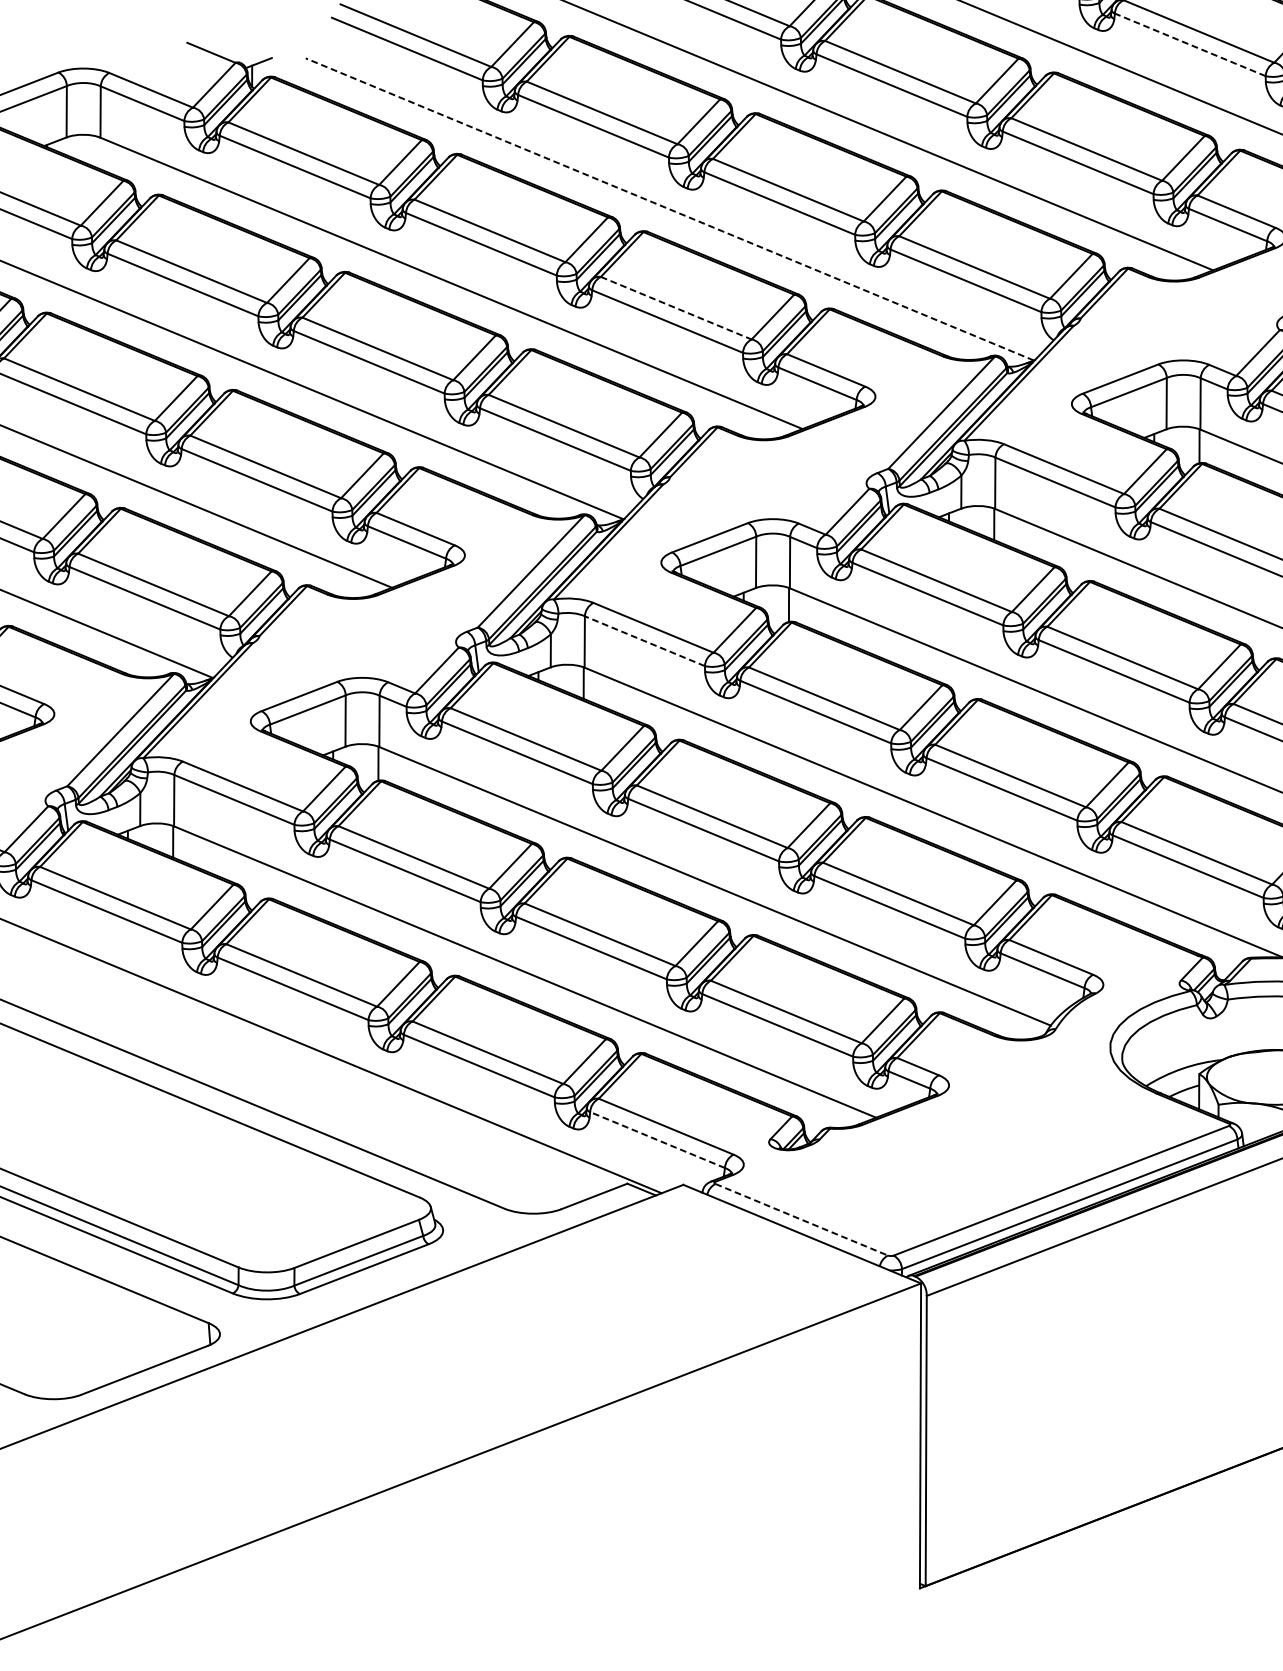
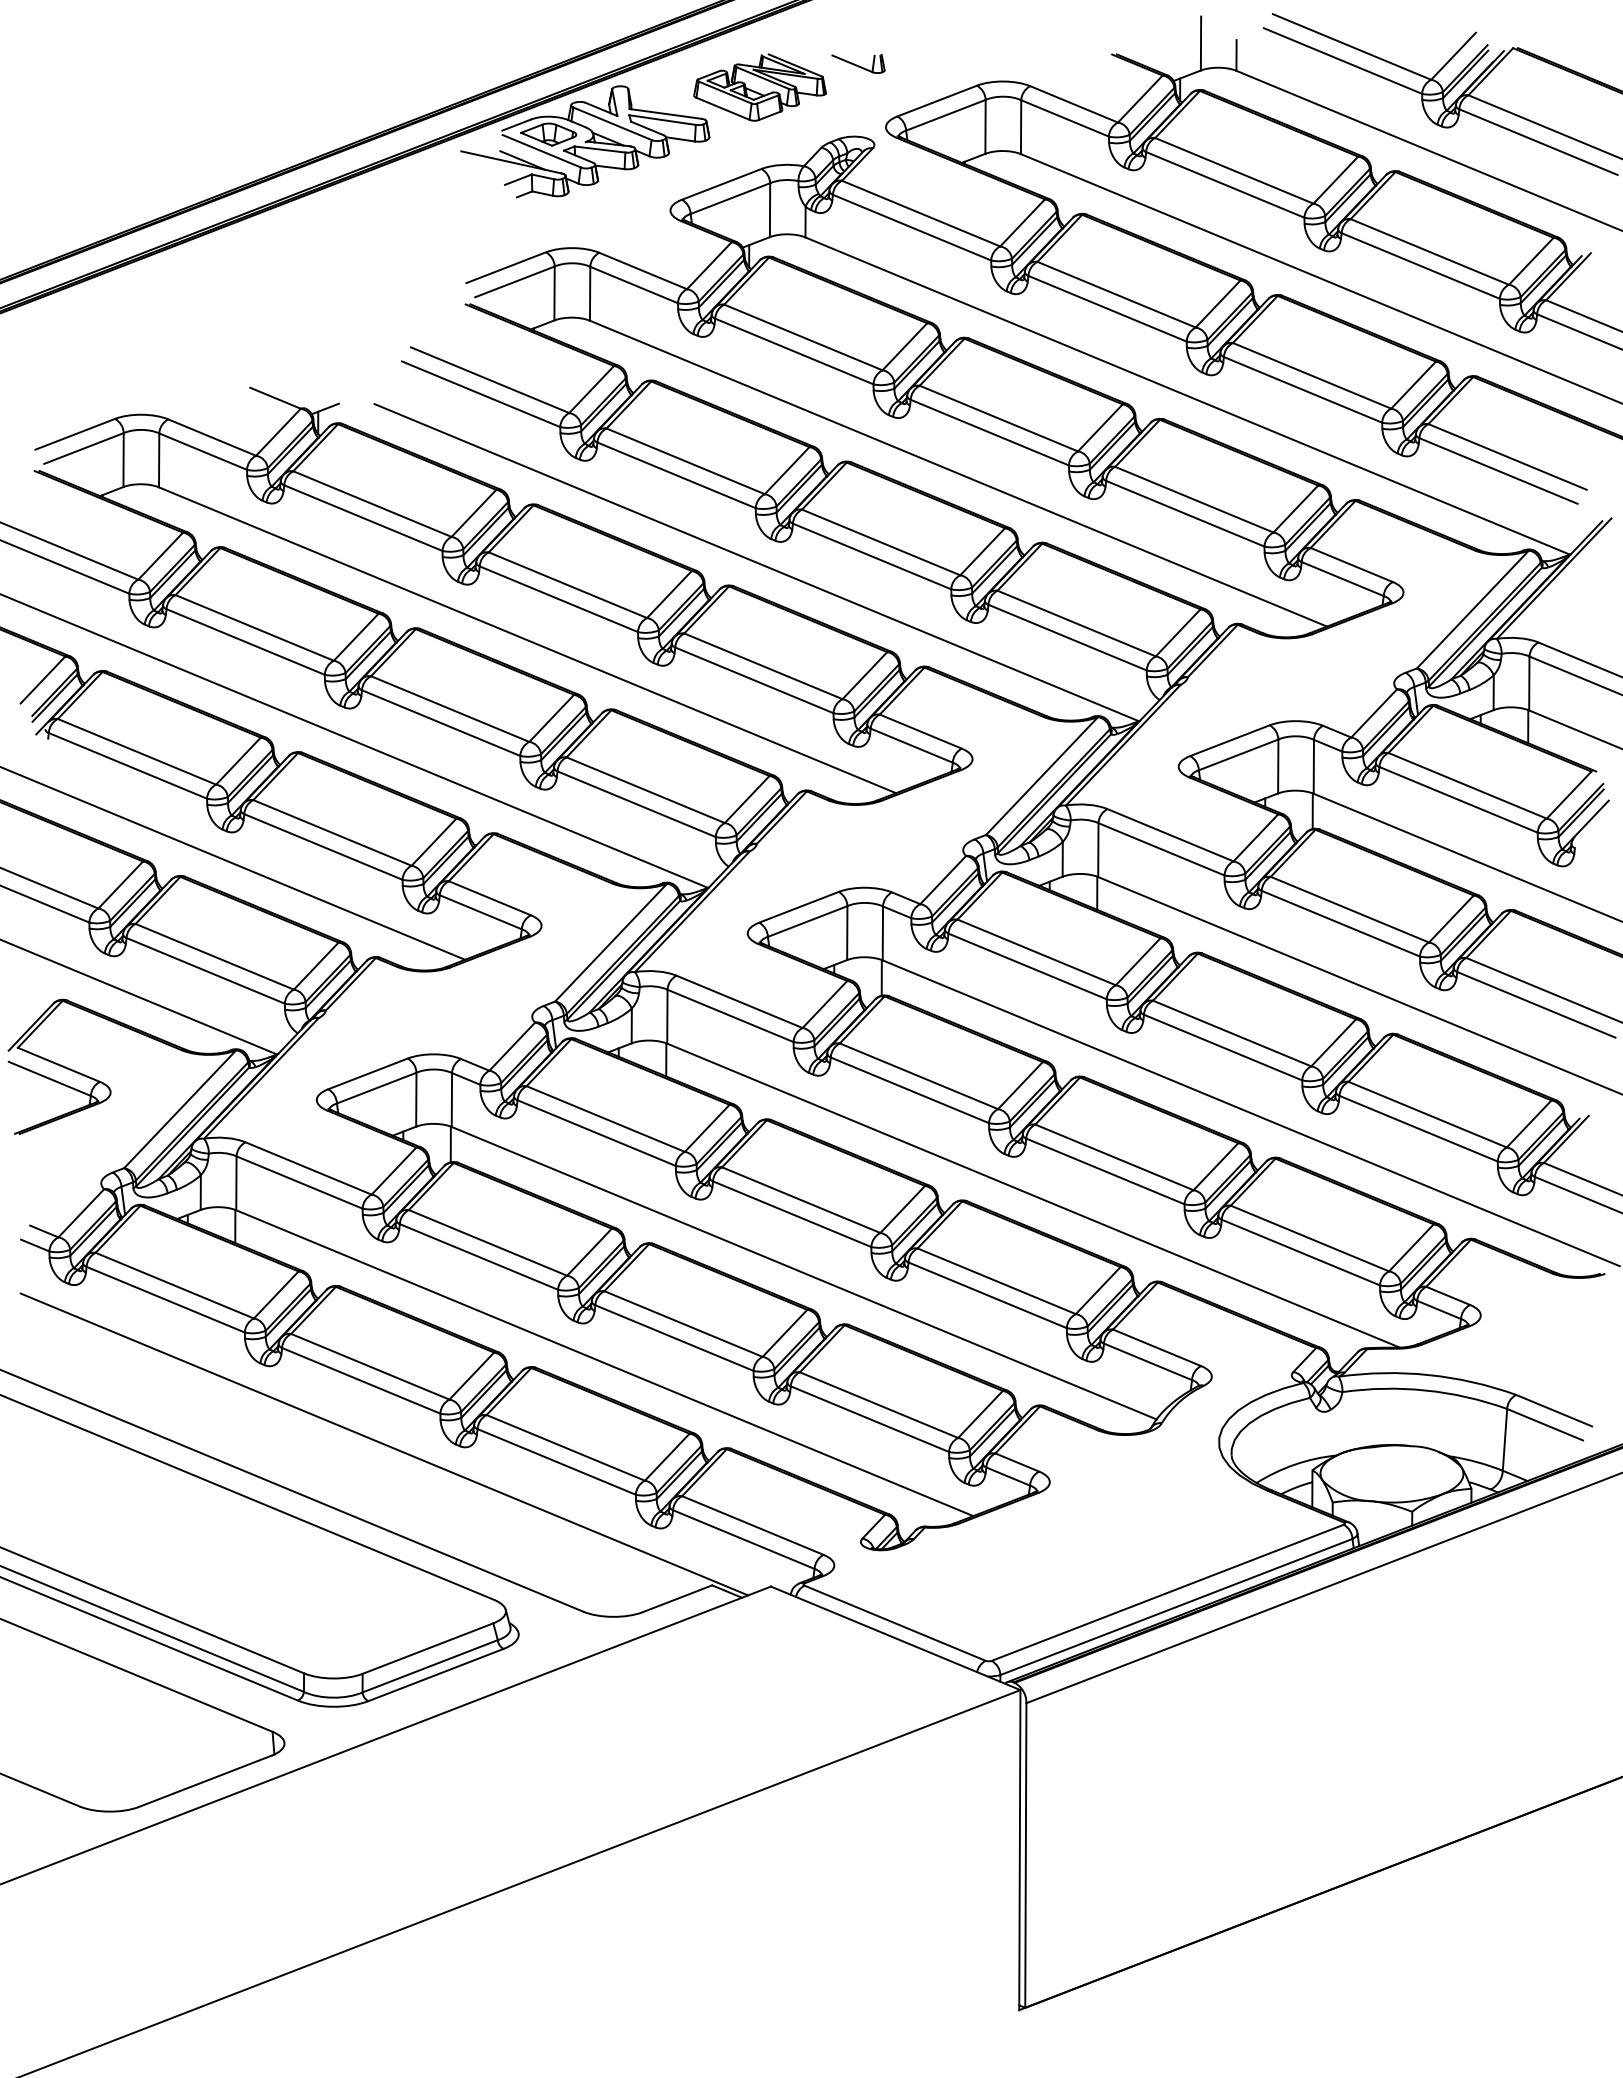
line: (1190, 44) -> (1303, 389), dashed -> solid
line: (669, 209) -> (756, 562), dashed -> solid
line: (676, 308) -> (763, 666), dashed -> solid
line: (644, 640) -> (730, 1015), dashed -> solid
line: (657, 1139) -> (743, 1539), dashed -> solid
line: (802, 1220) -> (895, 1623), dashed -> solid

